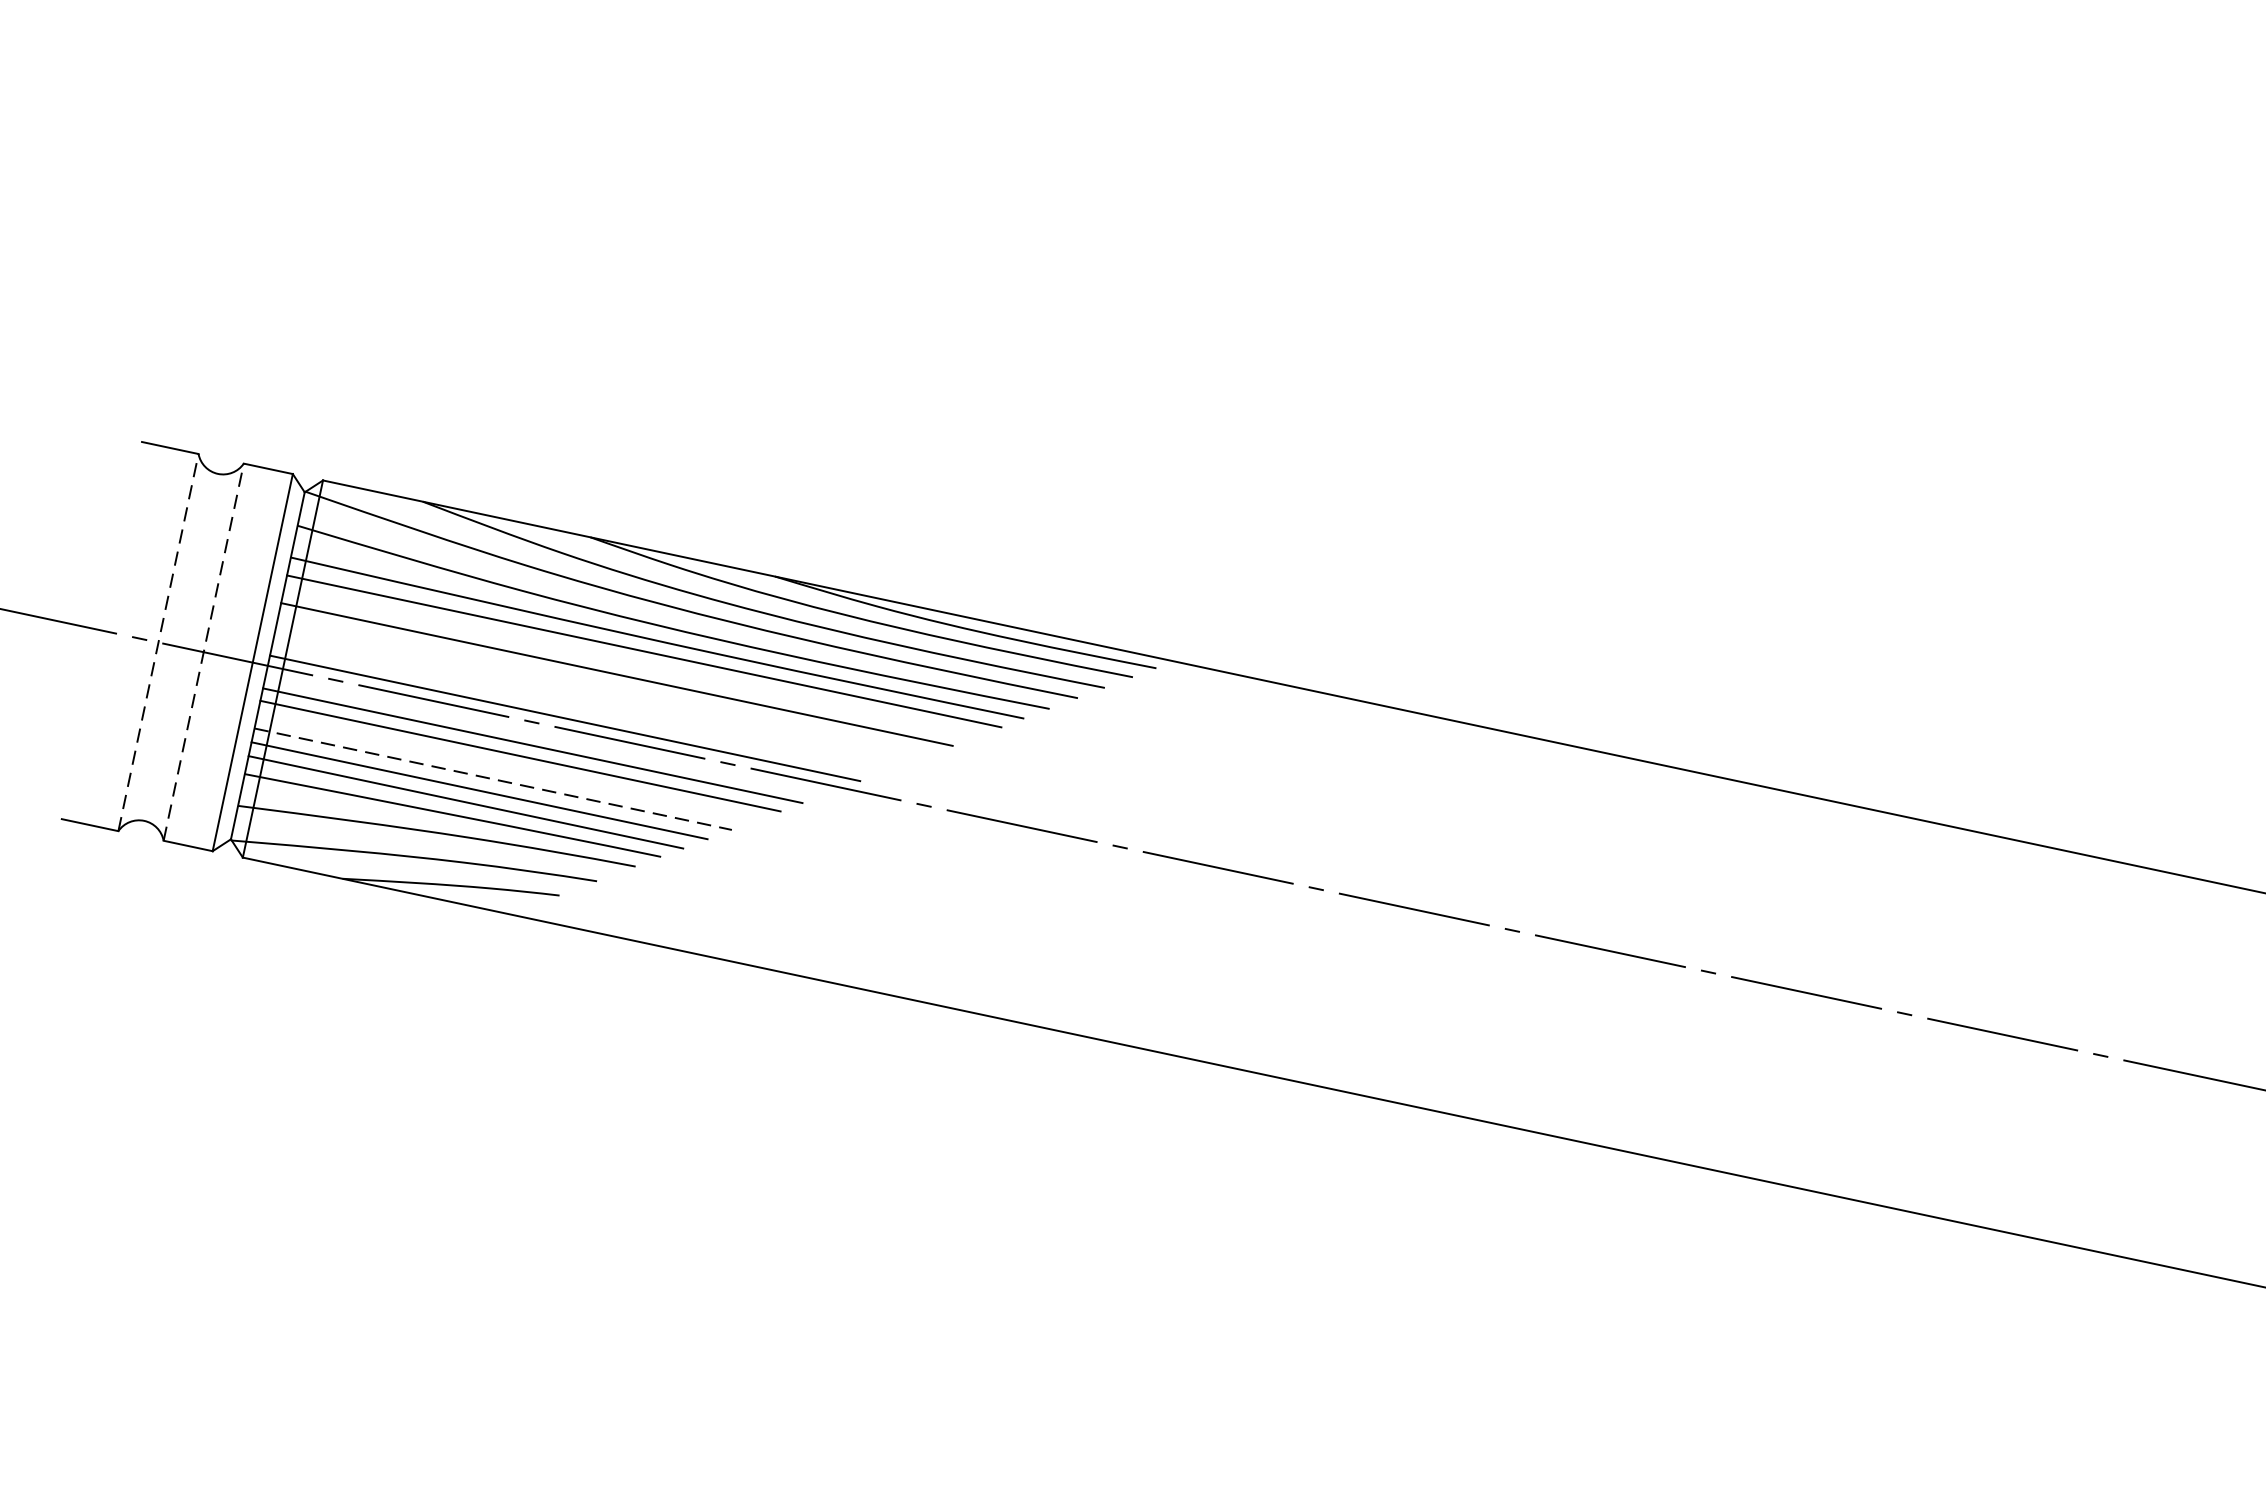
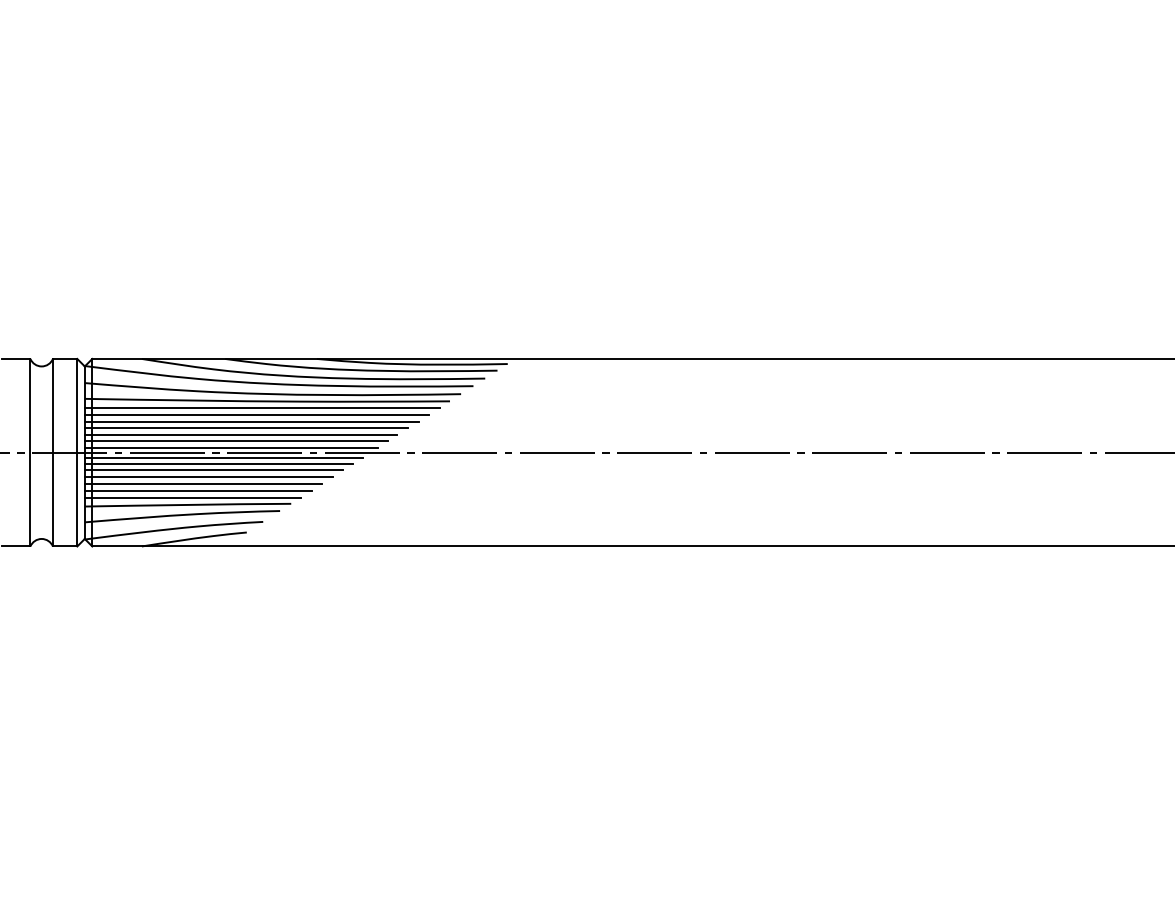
line: (158, 642) -> (30, 452), dashed -> solid
line: (202, 651) -> (52, 452), dashed -> solid
line: (629, 662) -> (256, 414), added
line: (603, 686) -> (246, 428), added
line: (588, 697) -> (240, 435), added
line: (575, 707) -> (235, 441), added
line: (544, 734) -> (223, 457), added
line: (506, 766) -> (208, 476), added
line: (493, 778) -> (203, 483), dashed -> solid

